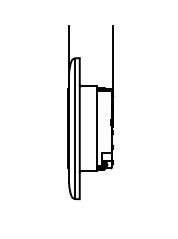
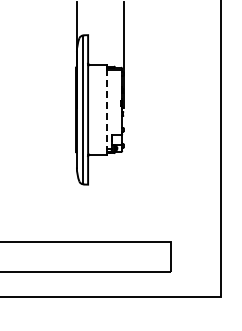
line: (97, 128) -> (106, 109), solid -> dashed

